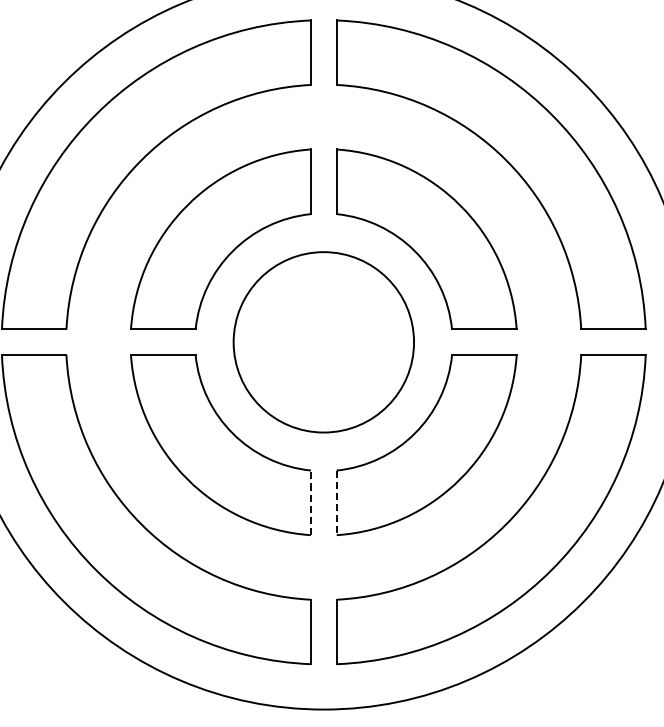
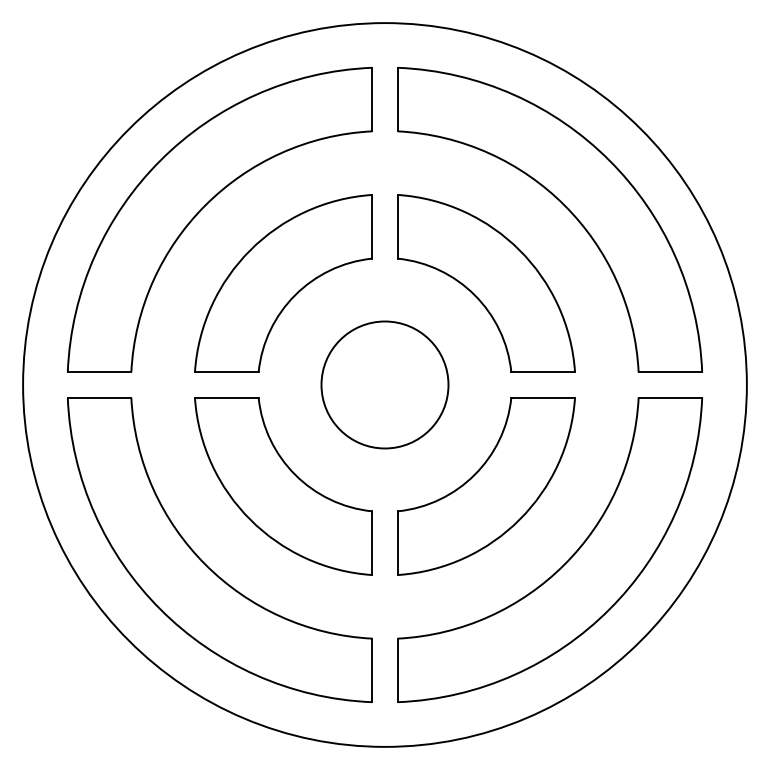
circle: (323, 341) -> (384, 384), size x0.71
line: (311, 503) -> (372, 543), dashed -> solid
line: (336, 503) -> (397, 543), dashed -> solid

